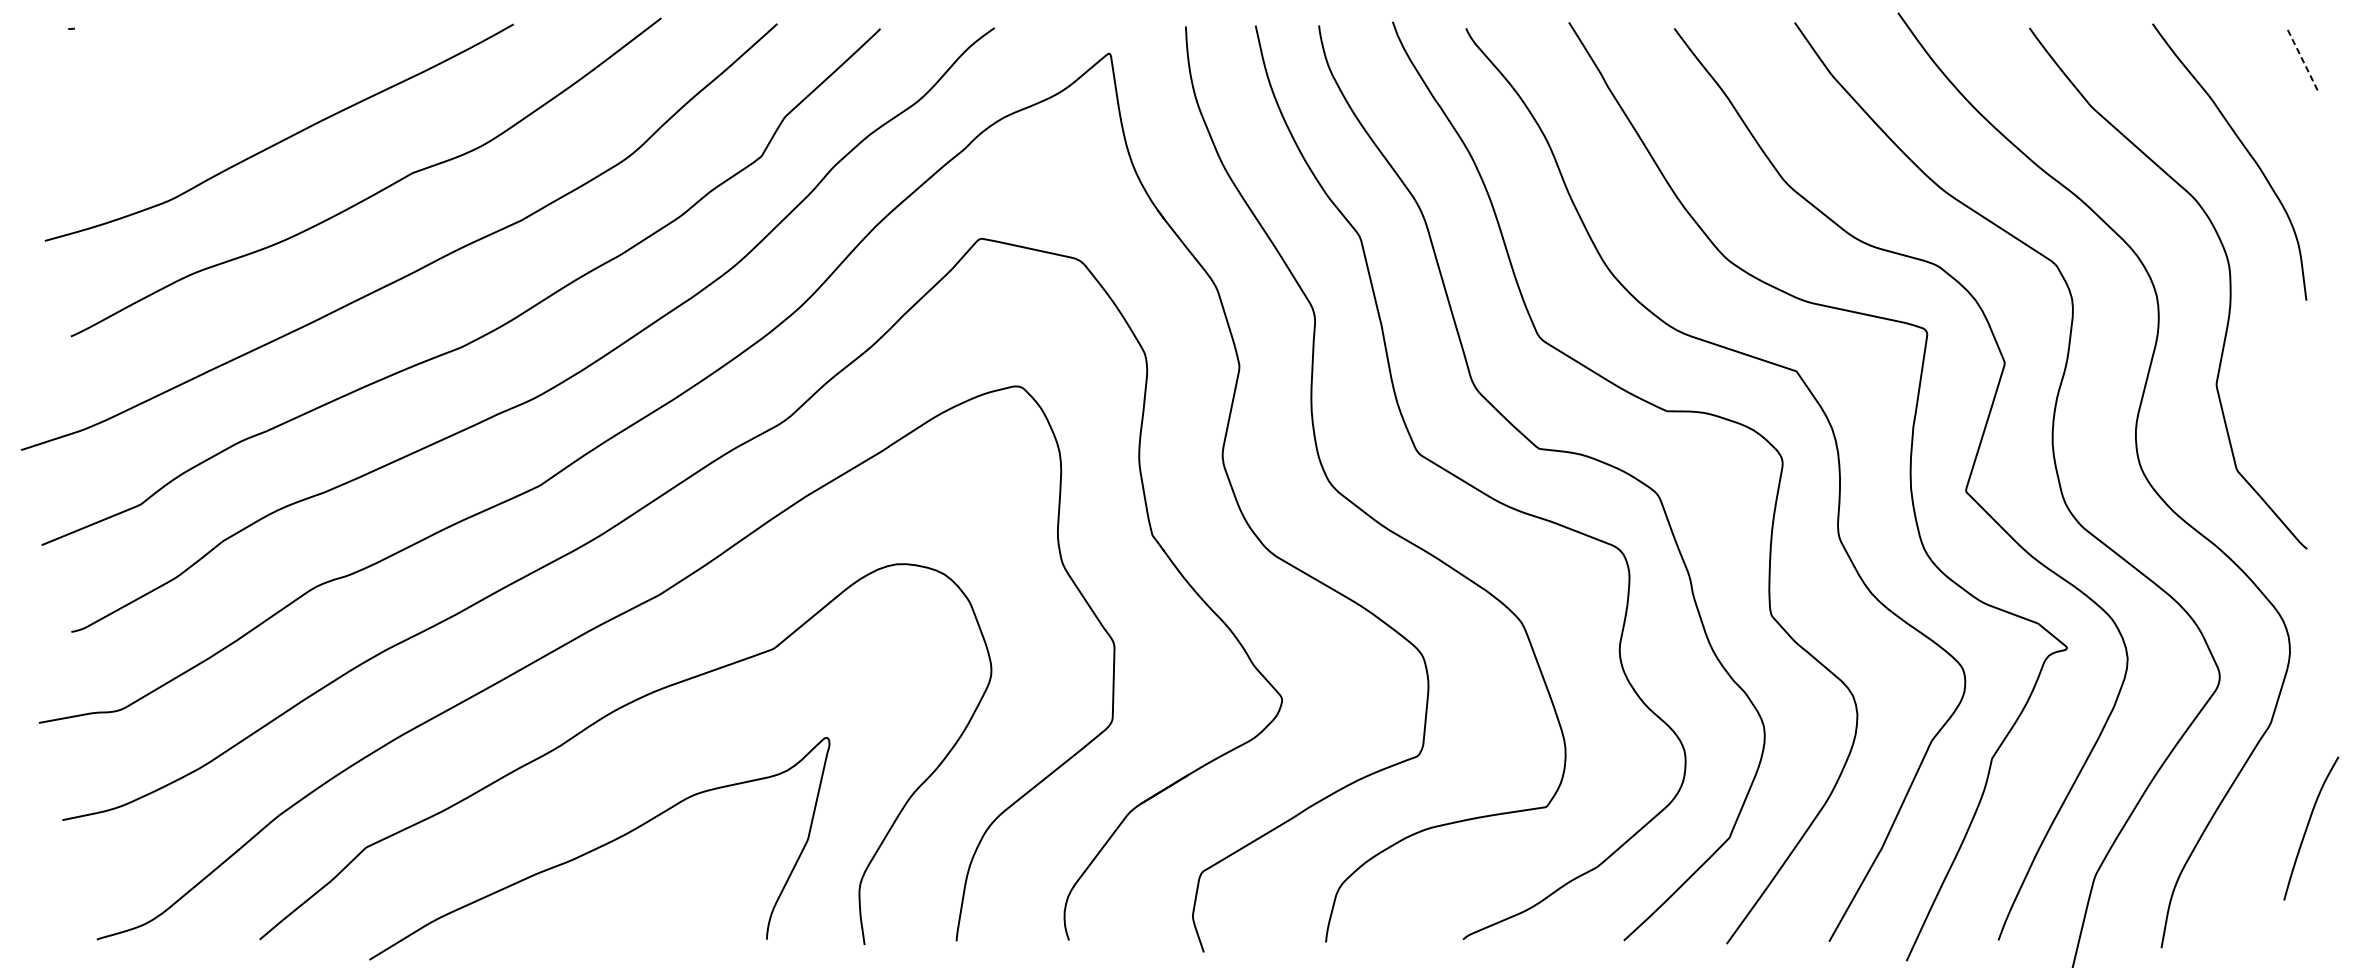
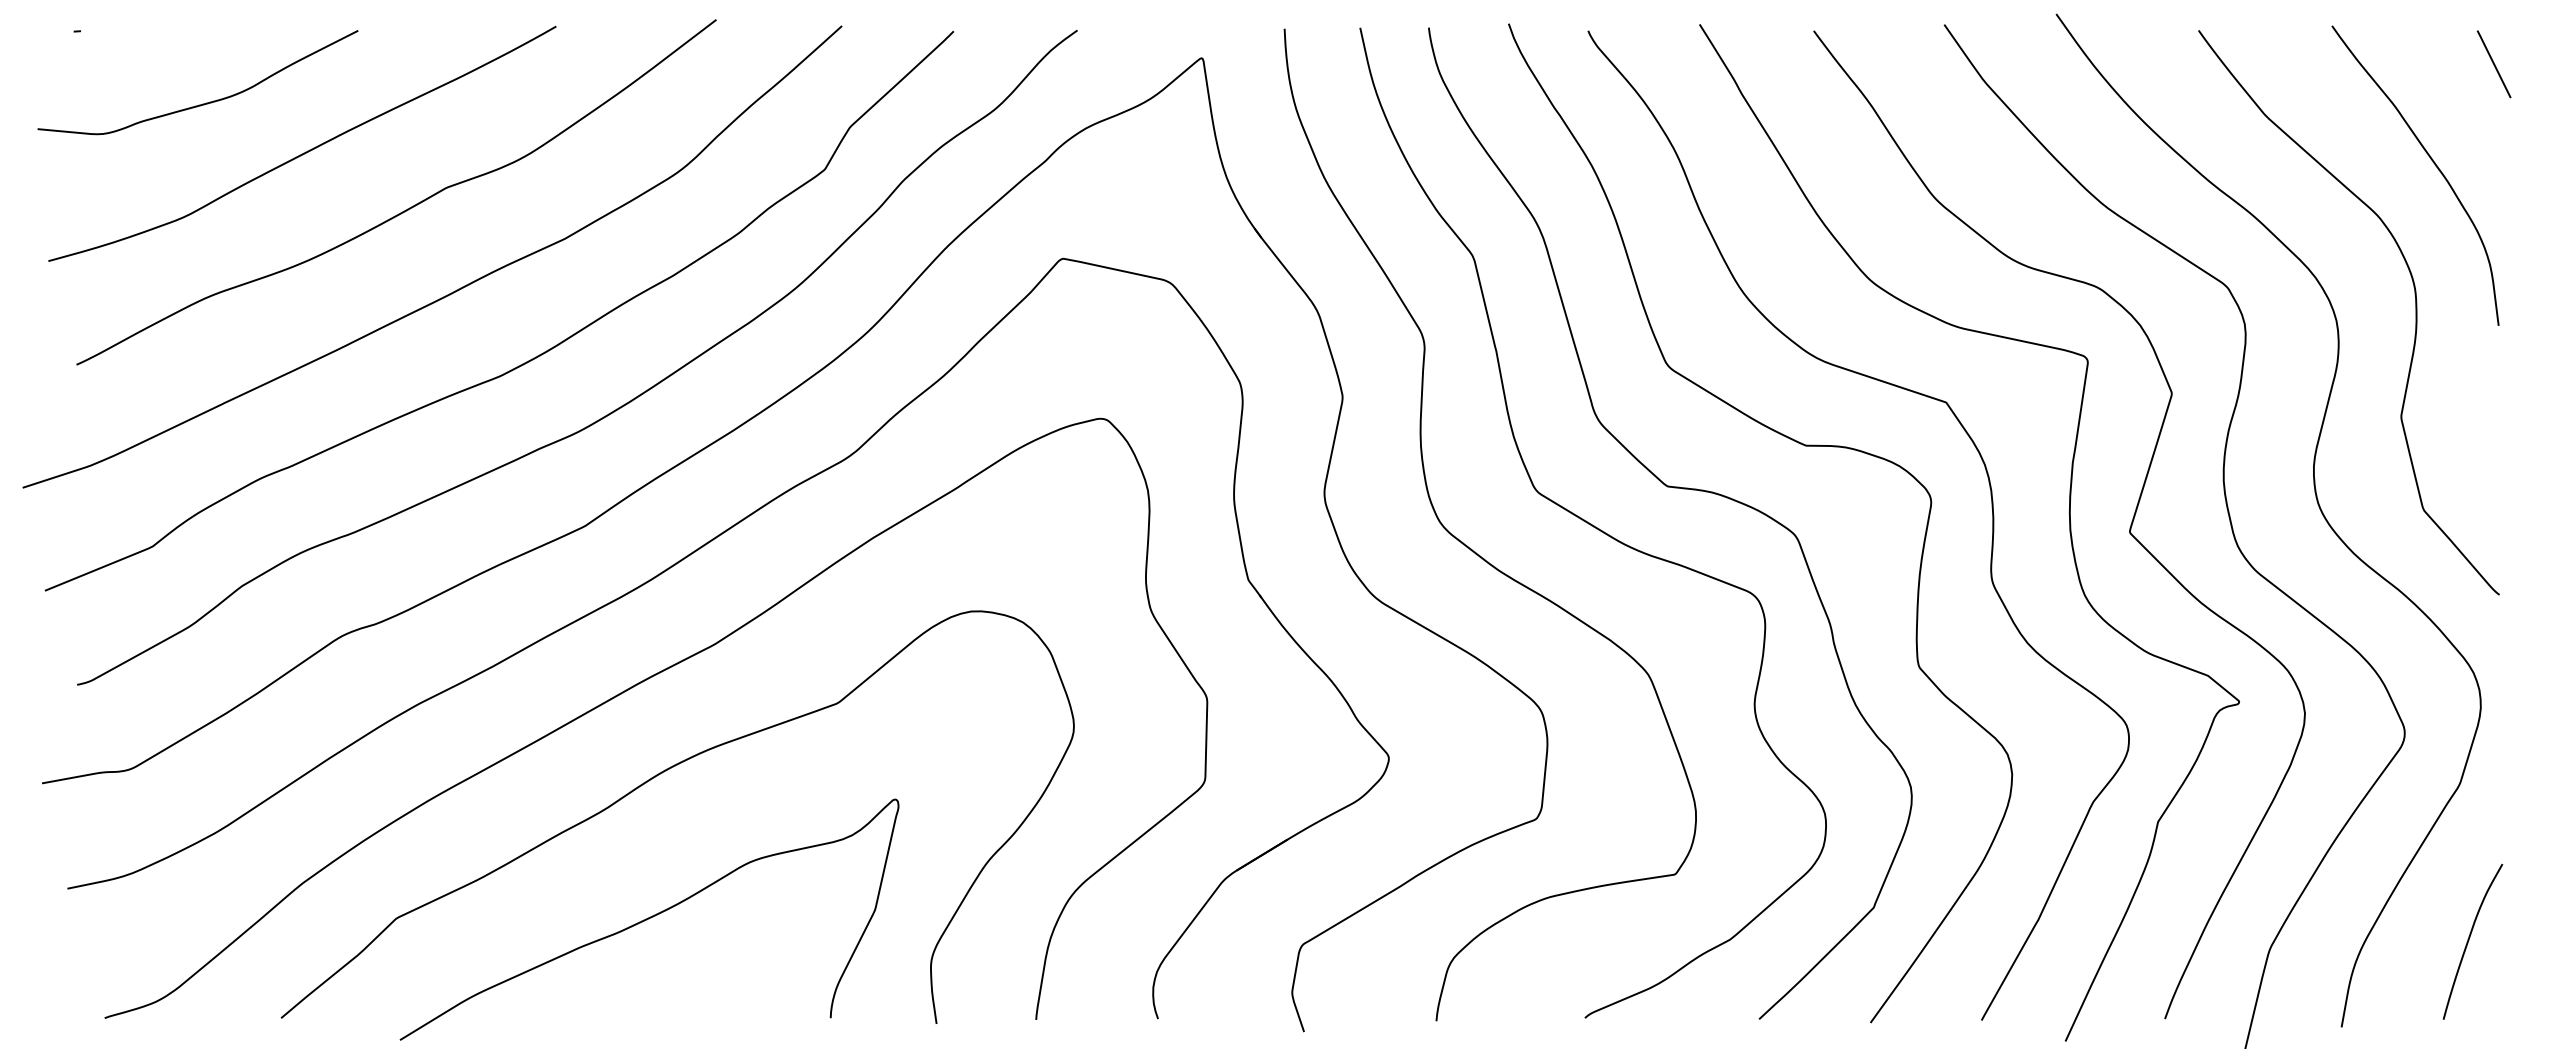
line: (2301, 57) -> (2493, 62), dashed -> solid
curve: (187, 95) -> (202, 103), added
curve: (2308, 827) -> (2469, 940), moved

